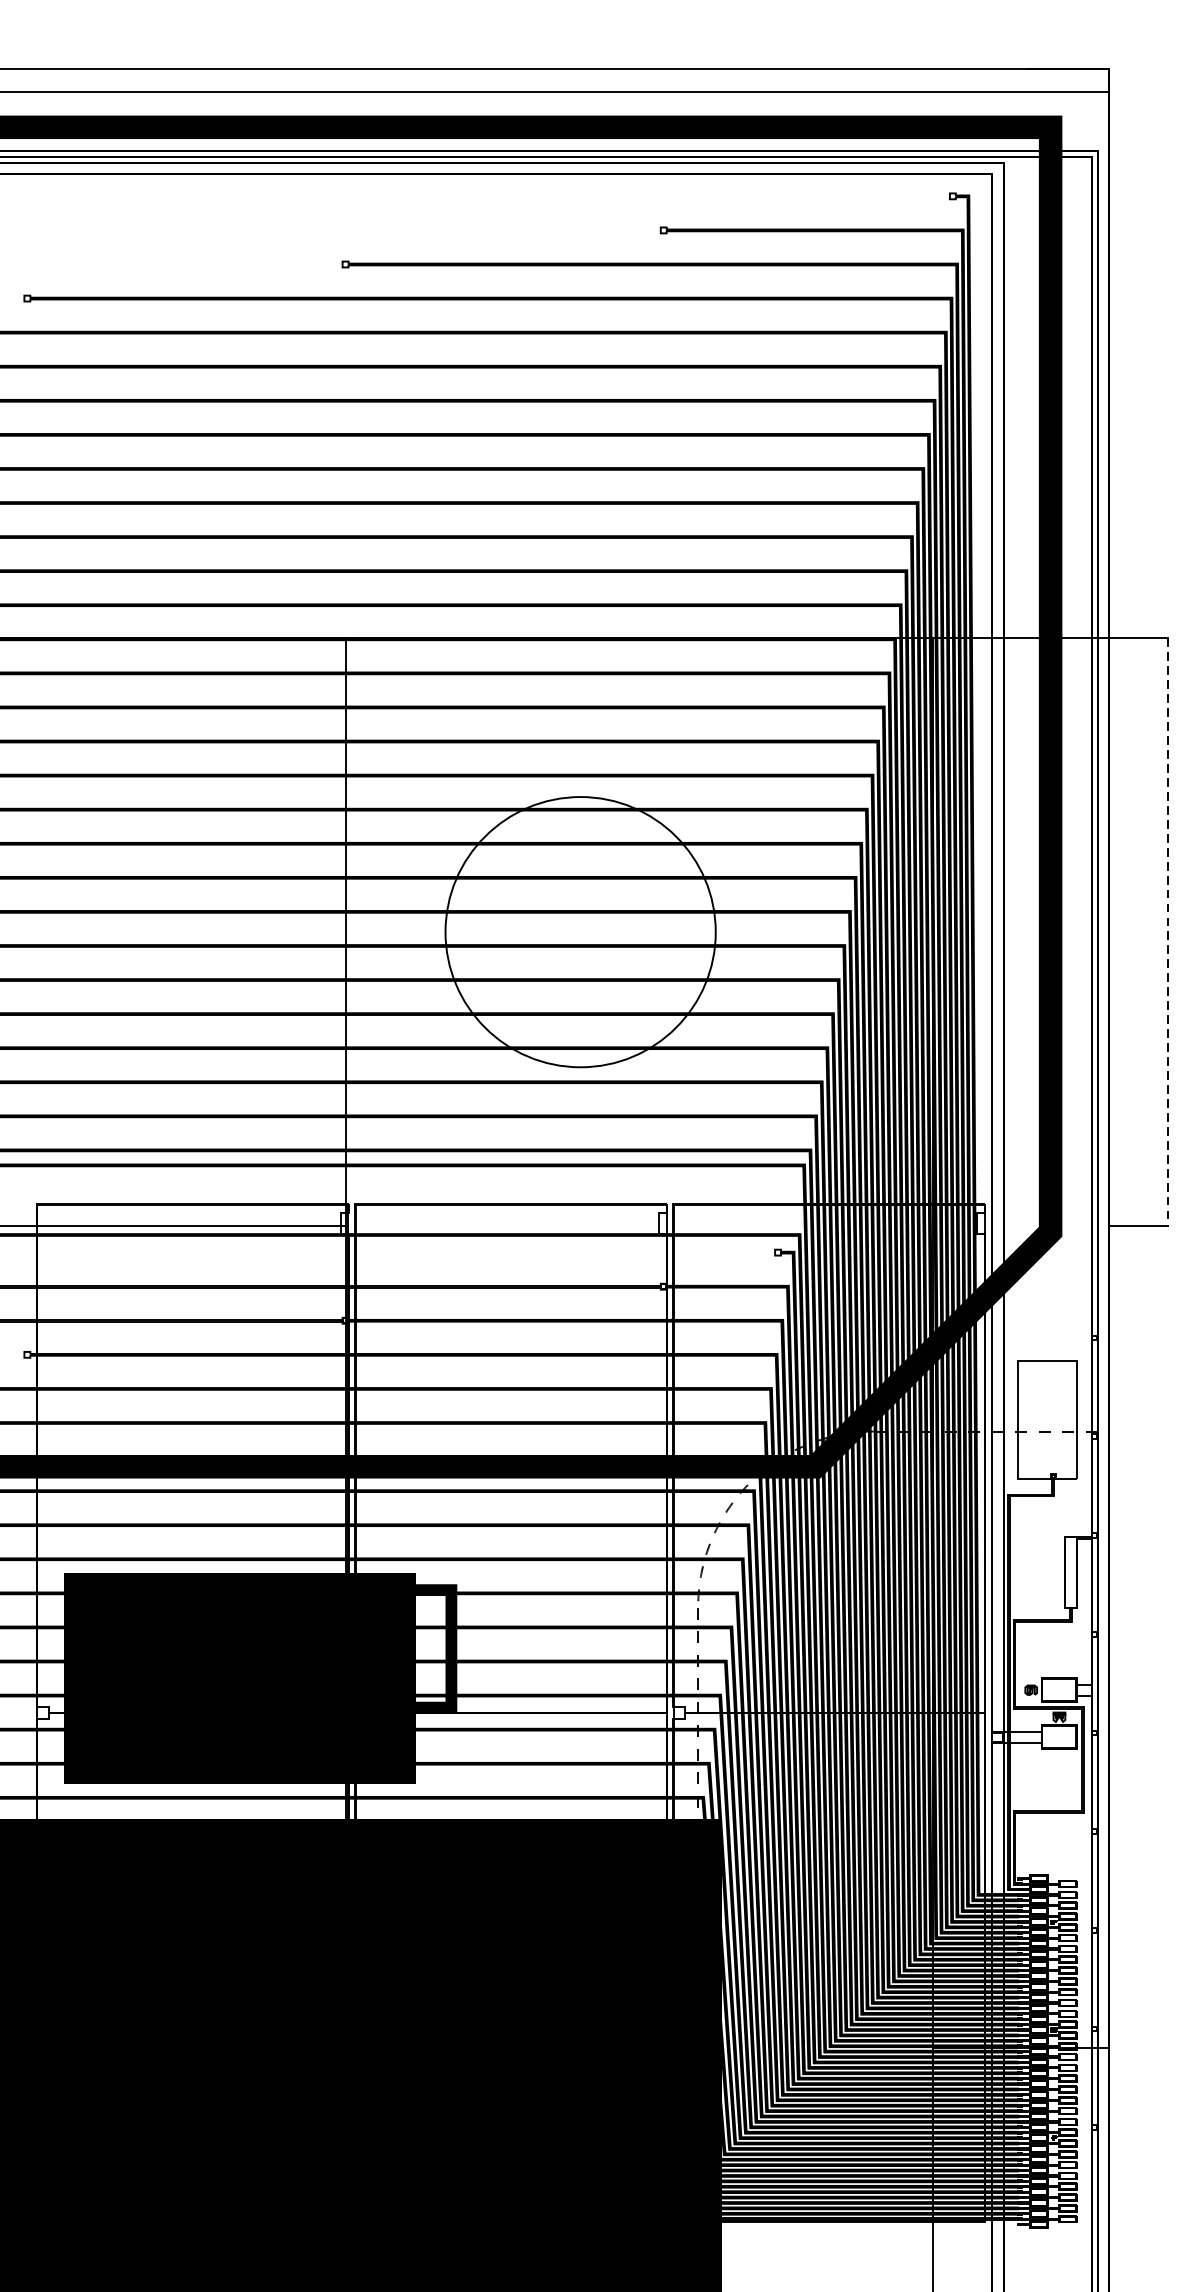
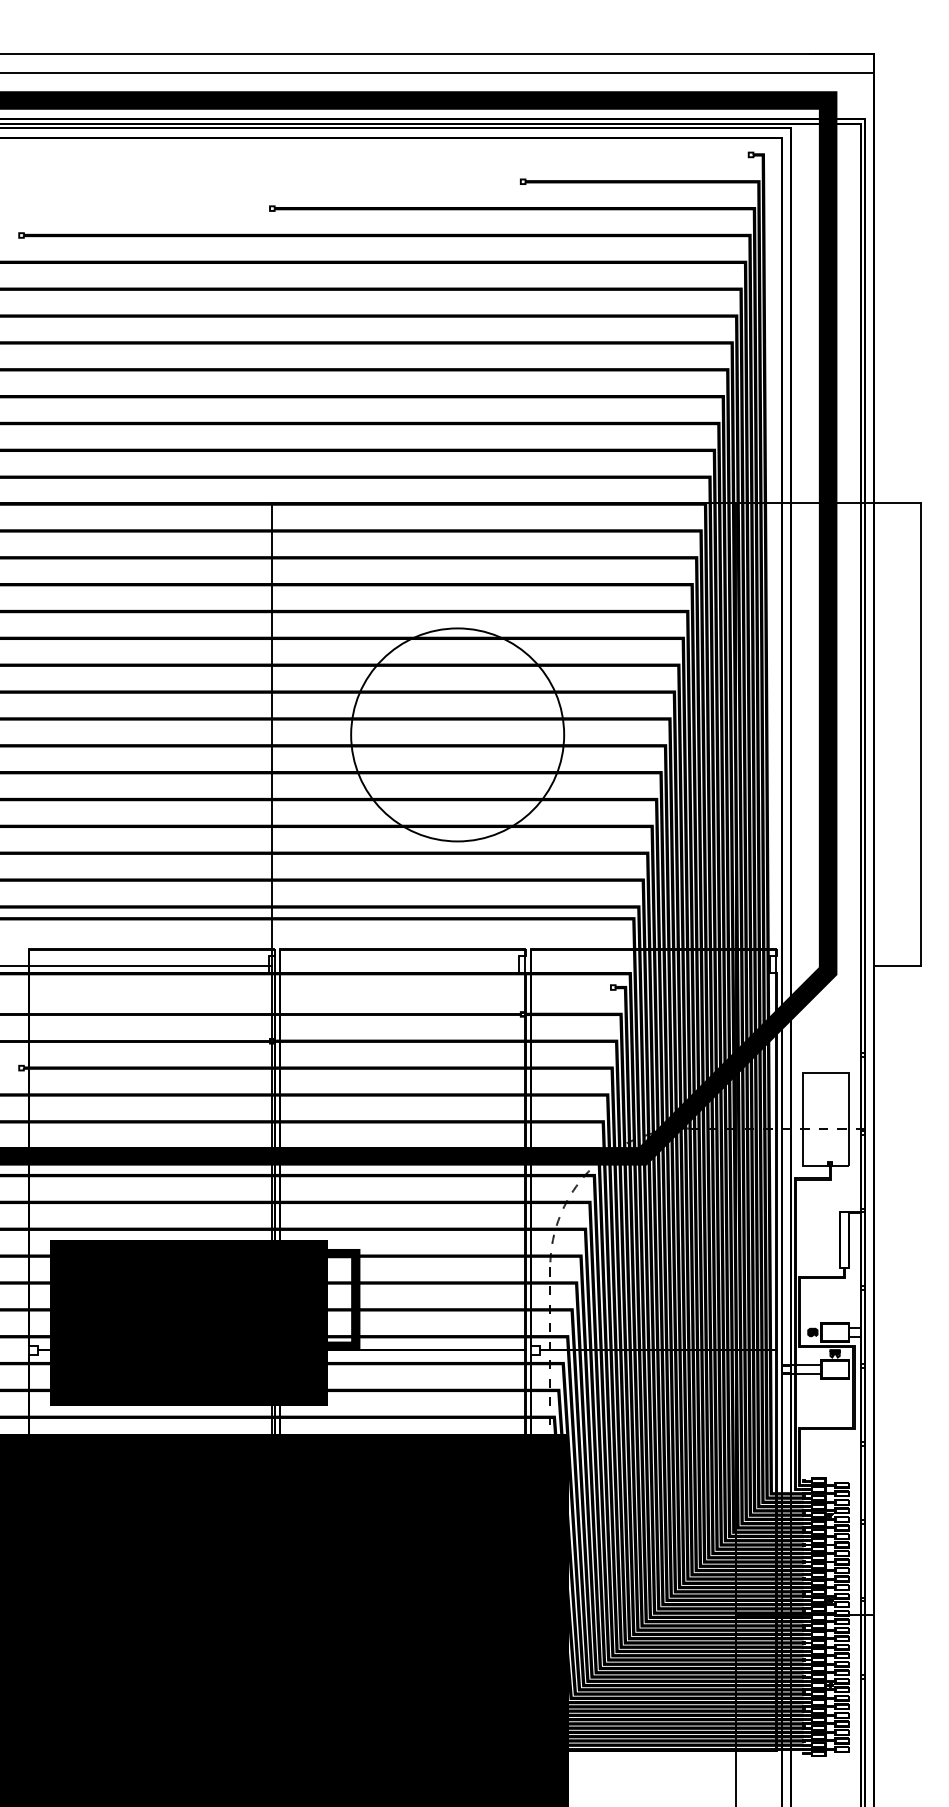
line: (1167, 931) -> (920, 734), dashed -> solid

